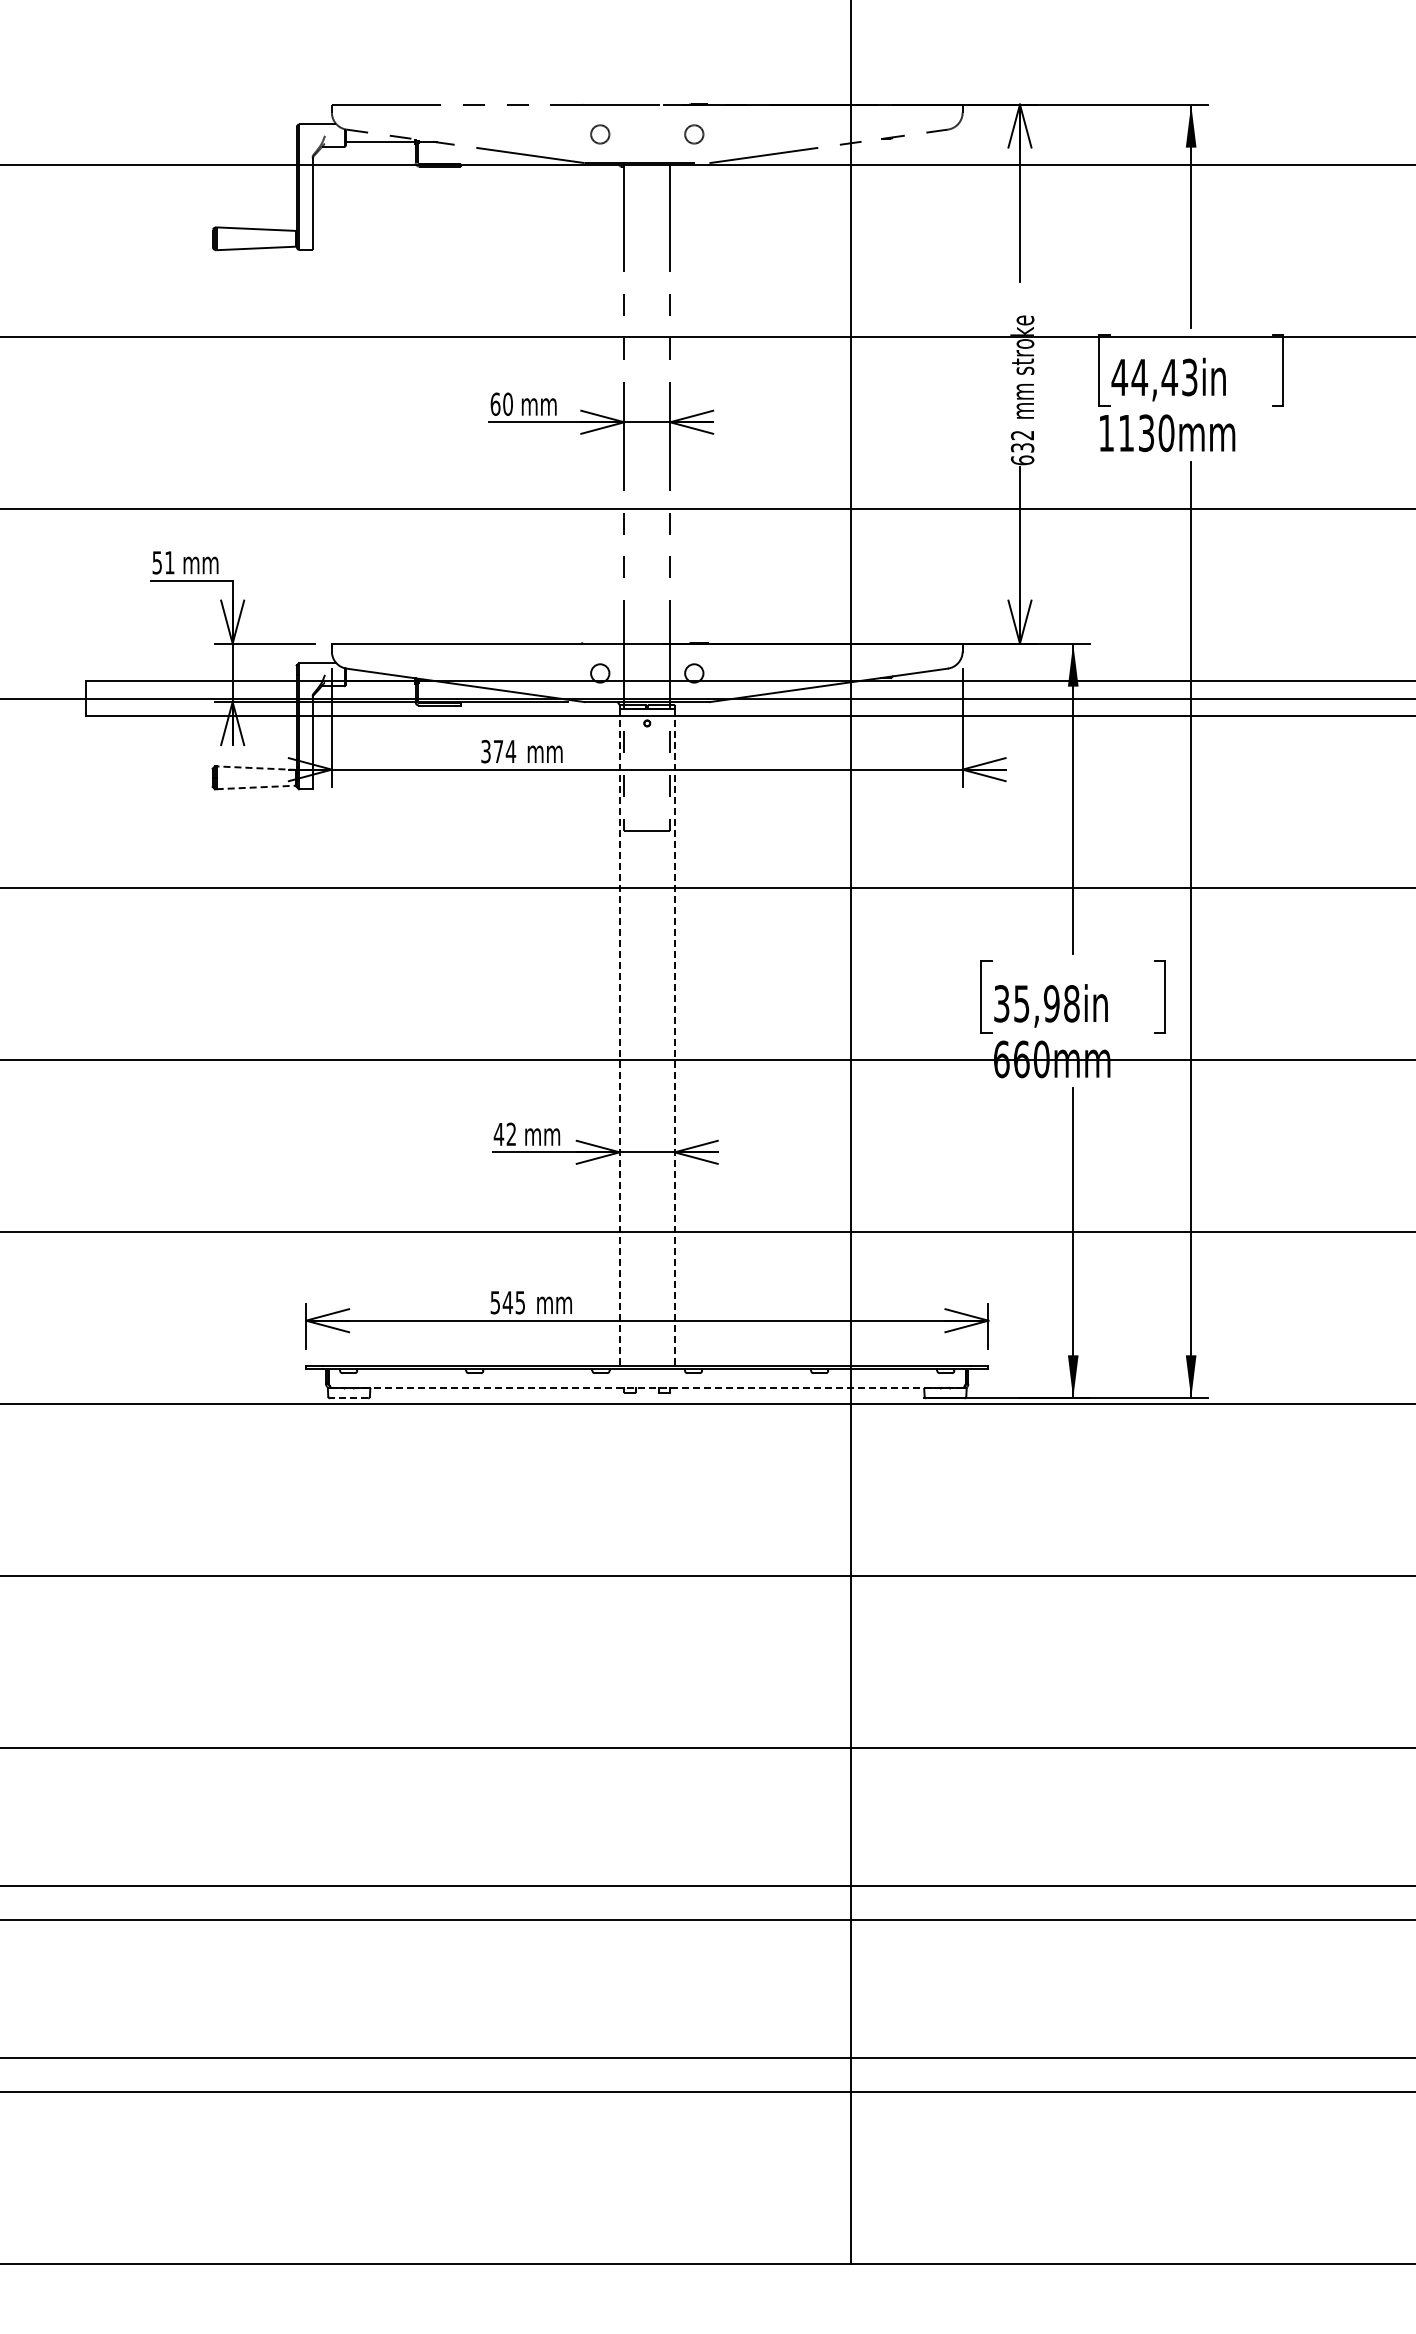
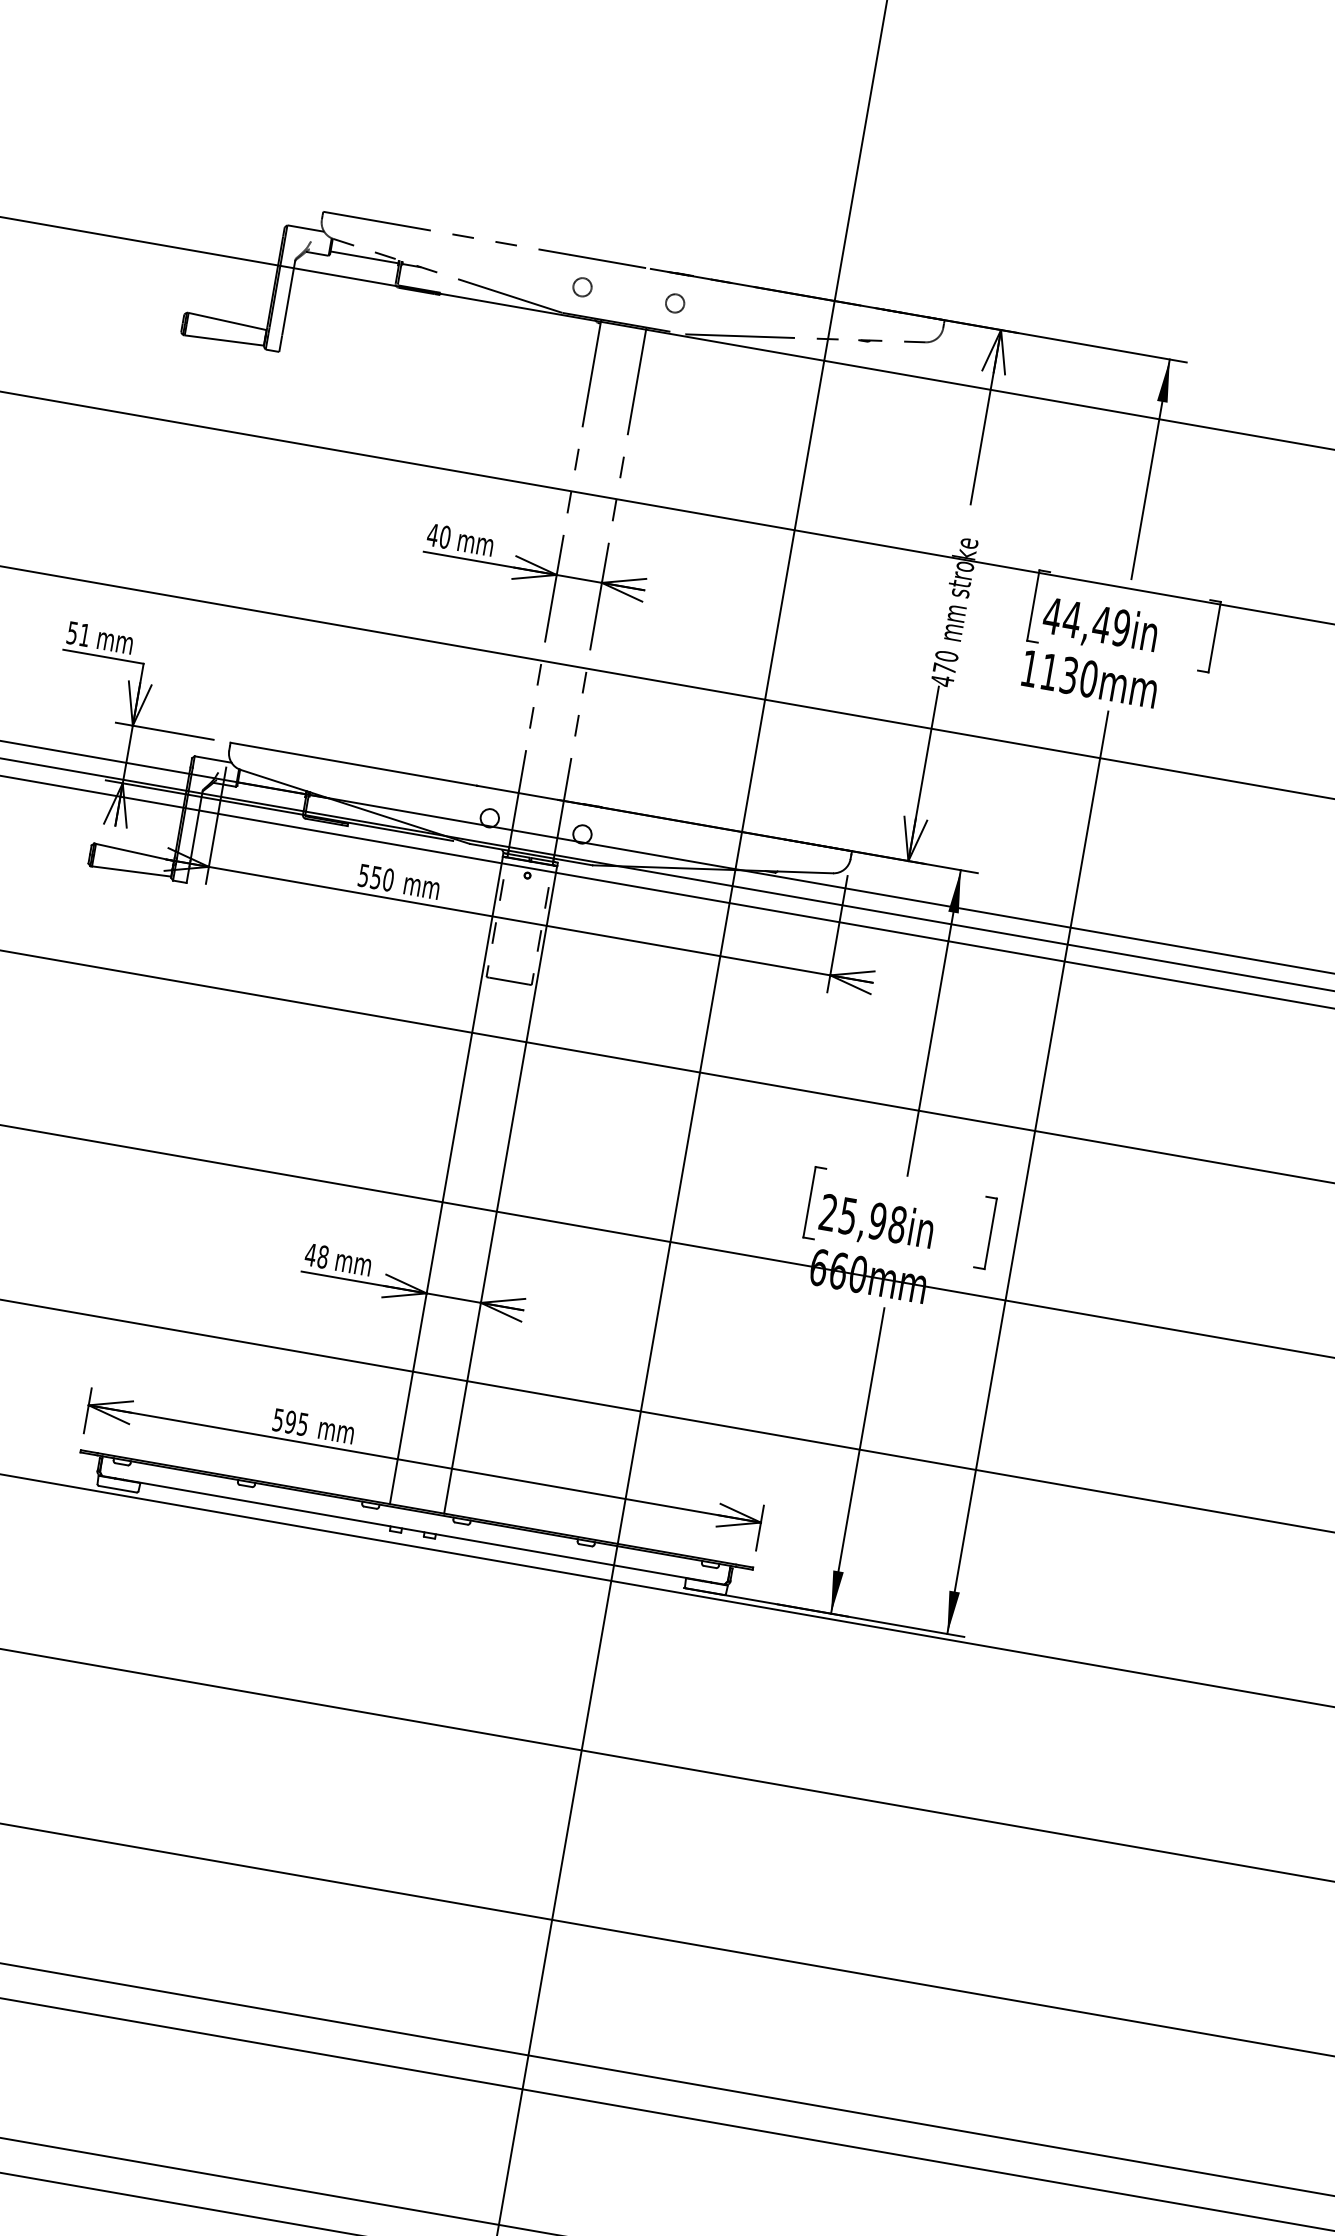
text: (1189, 377) -> (1121, 628), 44,43in -> 44,49in
text: (495, 403) -> (433, 534), 60 -> 40
text: (1022, 447) -> (944, 668), 632 -> 470
text: (498, 751) -> (376, 877), 374 -> 550
line: (256, 768) -> (134, 852), dashed -> solid
line: (256, 787) -> (131, 871), dashed -> solid
text: (1001, 1003) -> (828, 1212), 35,98in -> 25,98in
line: (619, 1037) -> (446, 1180), dashed -> solid
line: (674, 1037) -> (500, 1189), dashed -> solid
text: (511, 1134) -> (323, 1257), 42 -> 48
text: (507, 1302) -> (290, 1422), 545 -> 595
line: (646, 1388) -> (412, 1530), dashed -> solid
line: (348, 1398) -> (117, 1489), dashed -> solid

